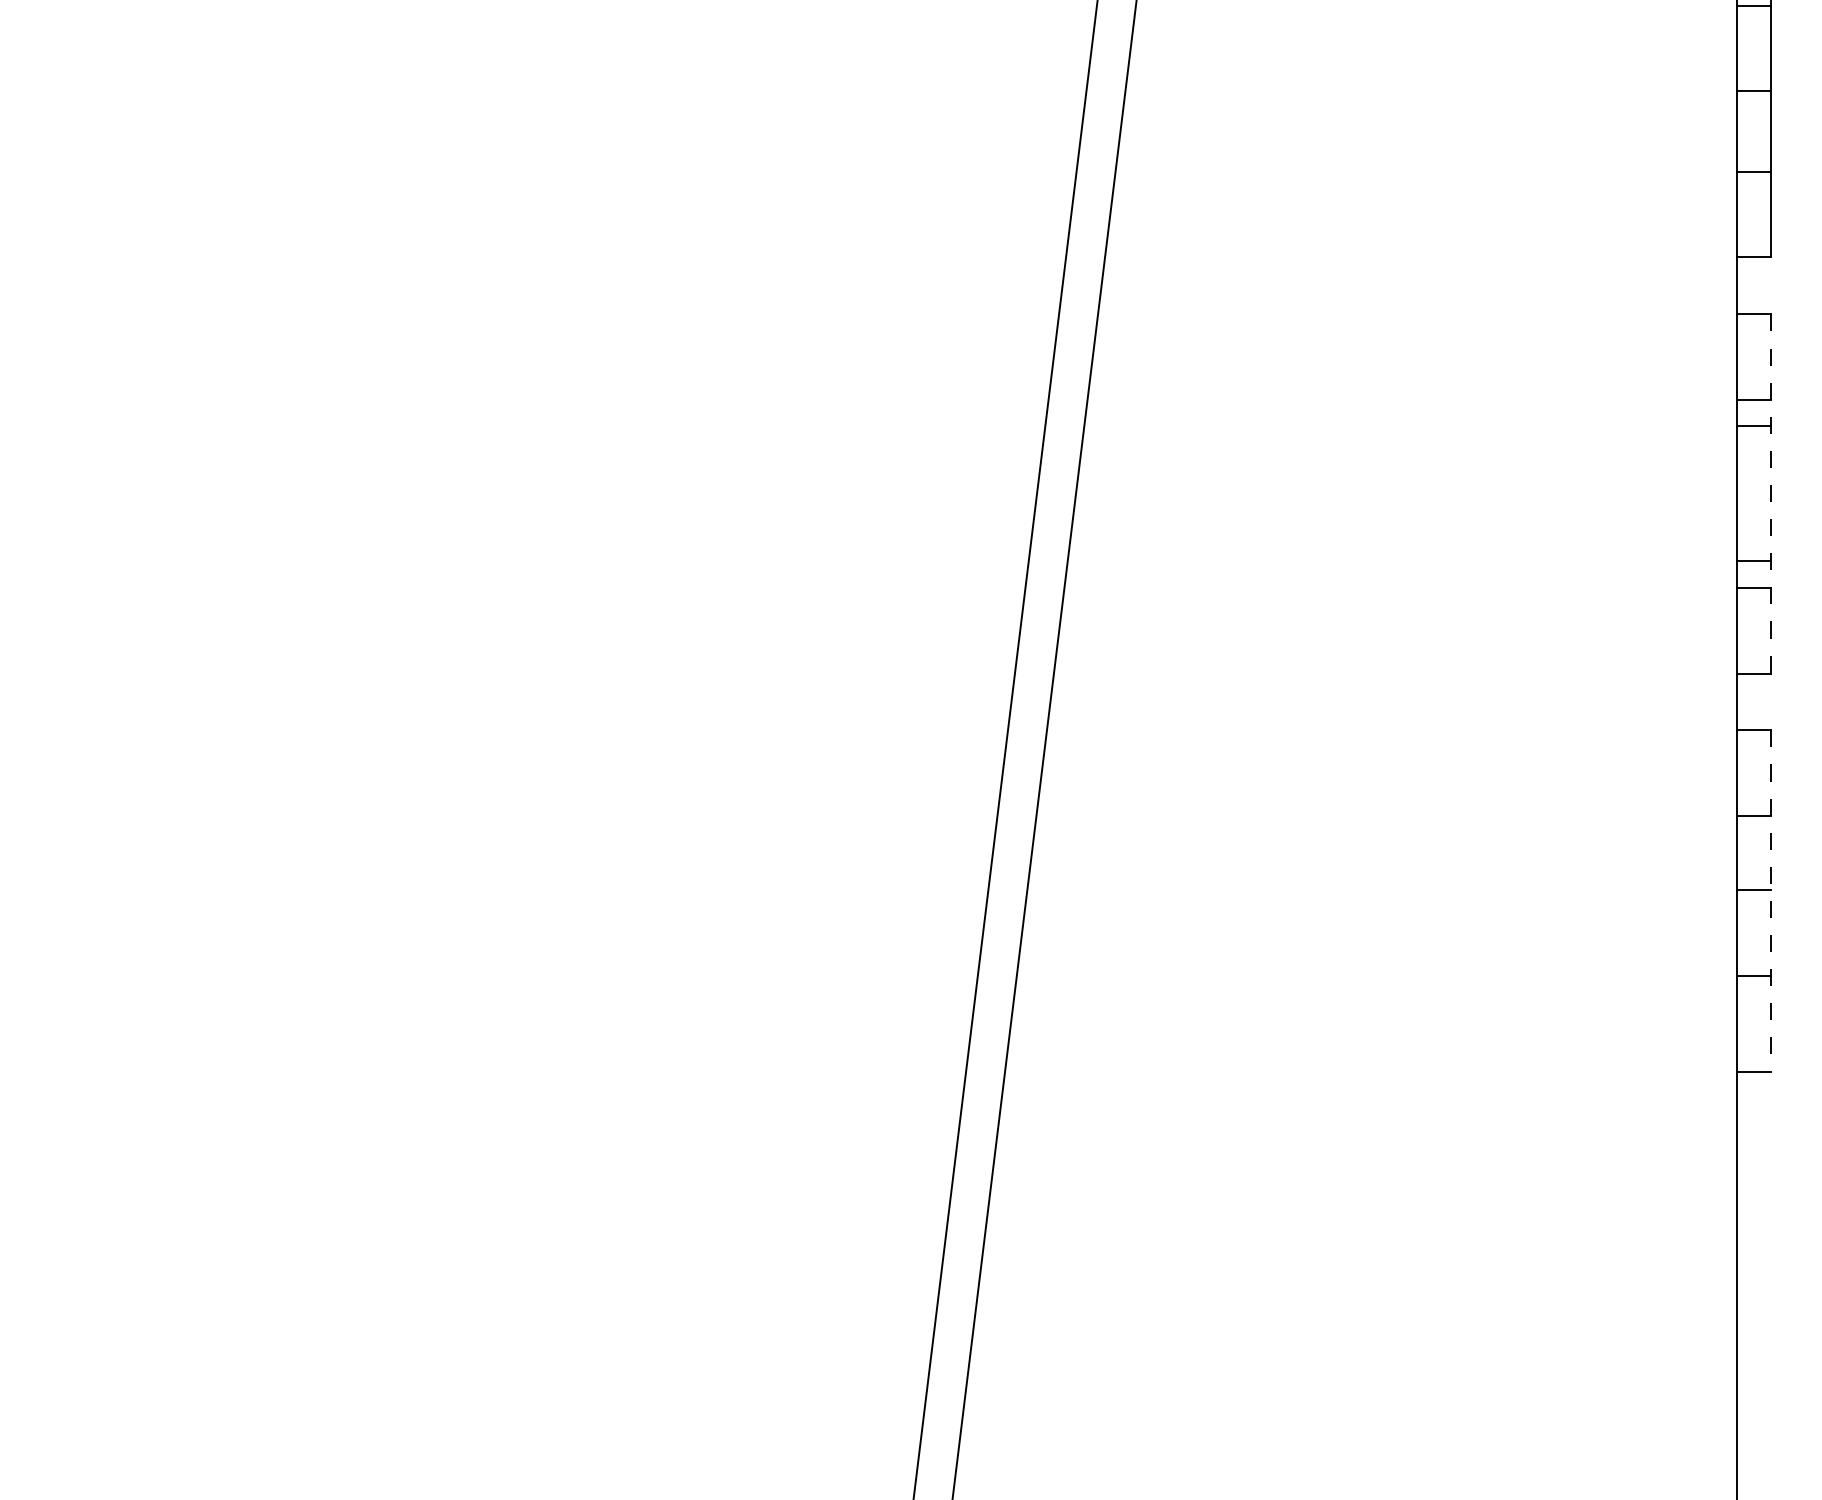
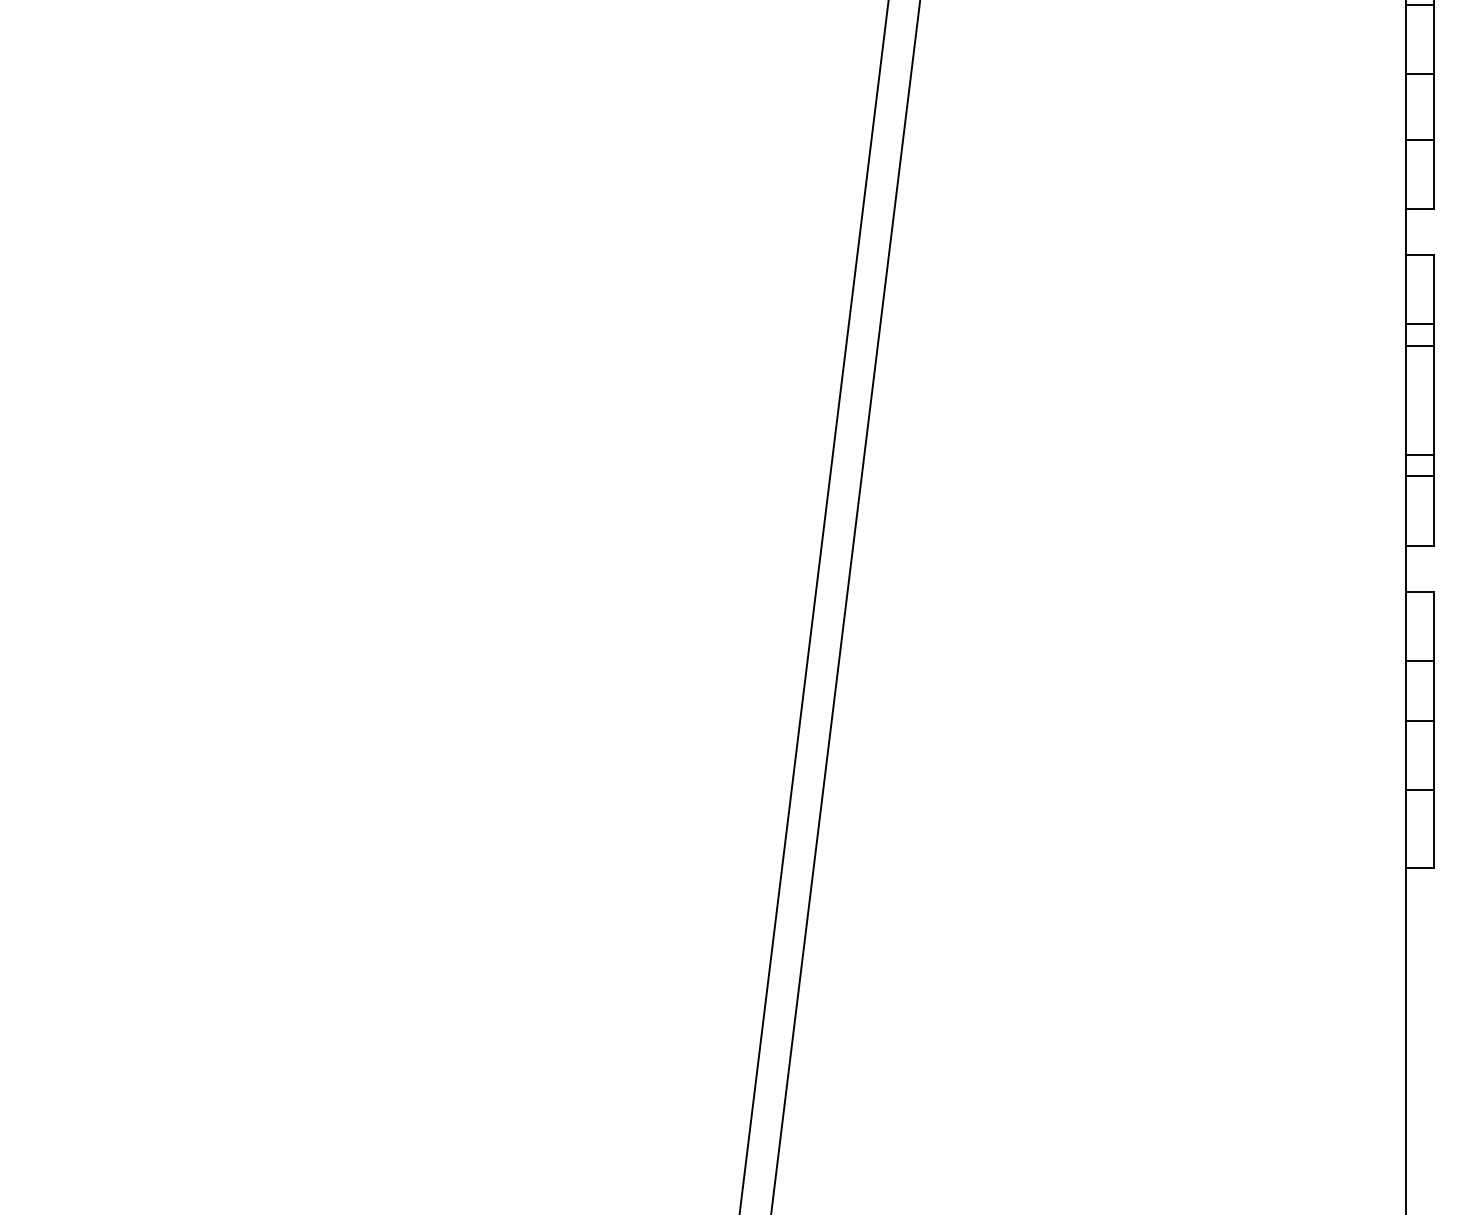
line: (1770, 493) -> (1433, 399), dashed -> solid
line: (1770, 901) -> (1433, 730), dashed -> solid

